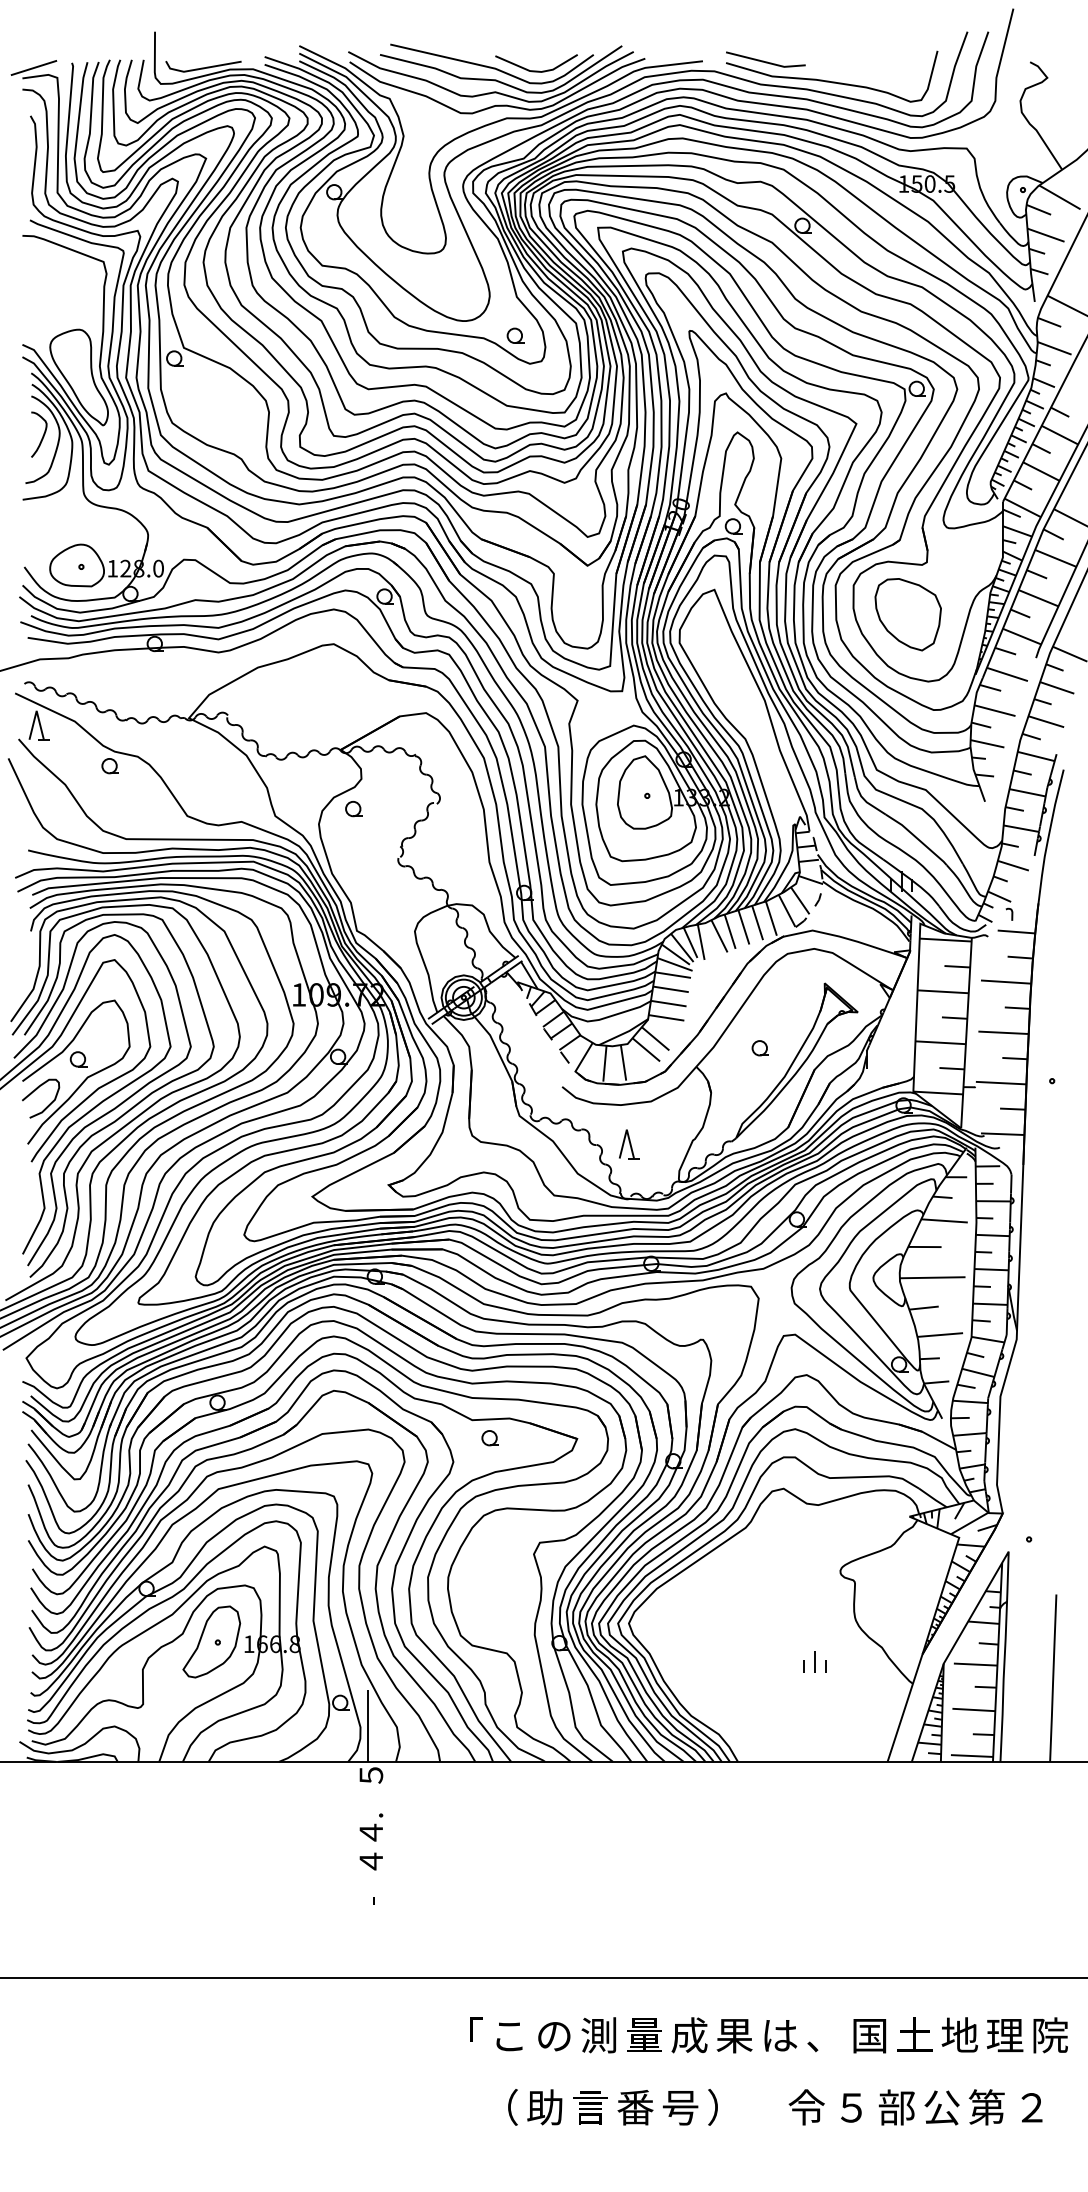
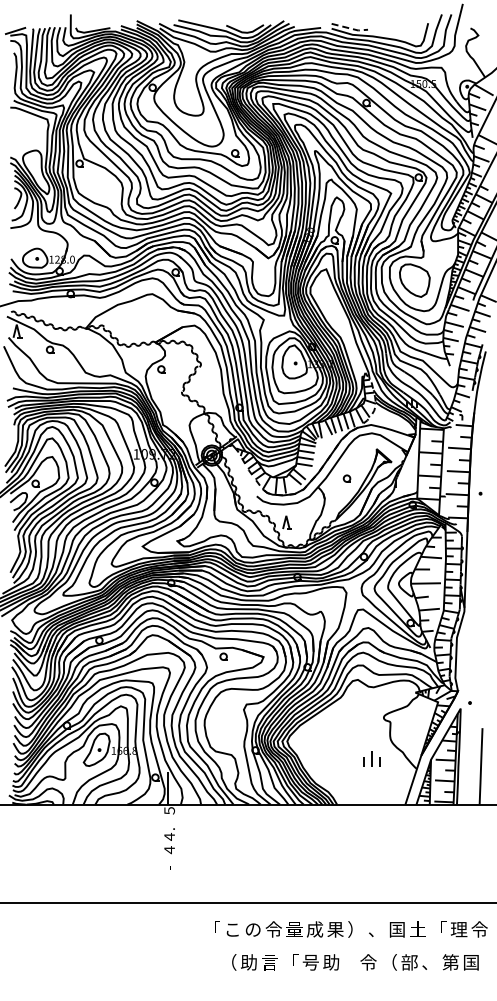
line: (767, 62) -> (350, 28), solid -> dashed
part: (813, 1660) -> (371, 758), size x1.6
text: (598, 2035) -> (273, 929), 測 -> 令
text: (778, 2035) -> (355, 929), は -> ）
text: (960, 2035) -> (438, 929), 地 -> 「
text: (1049, 2035) -> (479, 929), 院 -> 令
text: (635, 2107) -> (290, 962), 番 -> 「
text: (725, 2107) -> (331, 962), ） -> 助
text: (854, 2107) -> (390, 962), ５ -> （
text: (942, 2107) -> (430, 962), 公 -> 、
text: (1032, 2107) -> (471, 962), ２ -> 国

